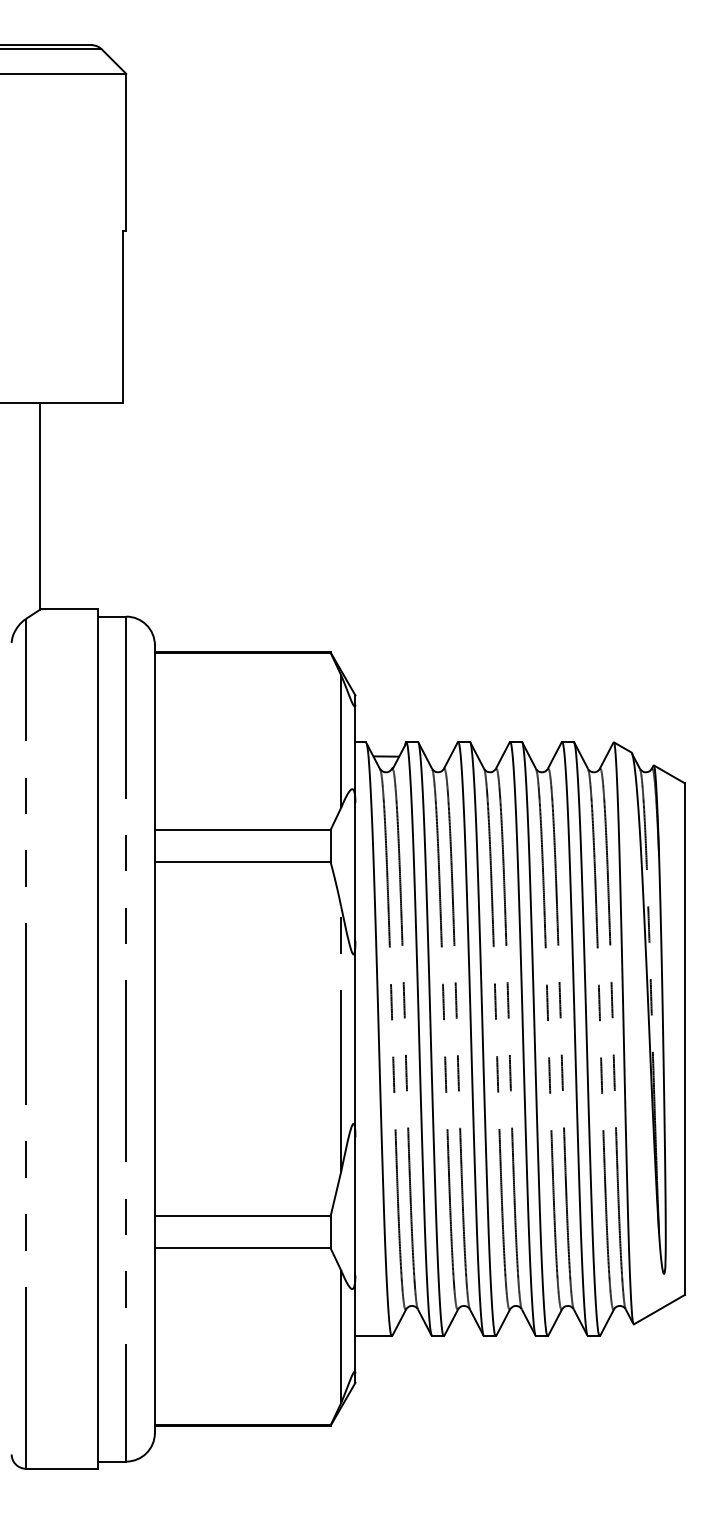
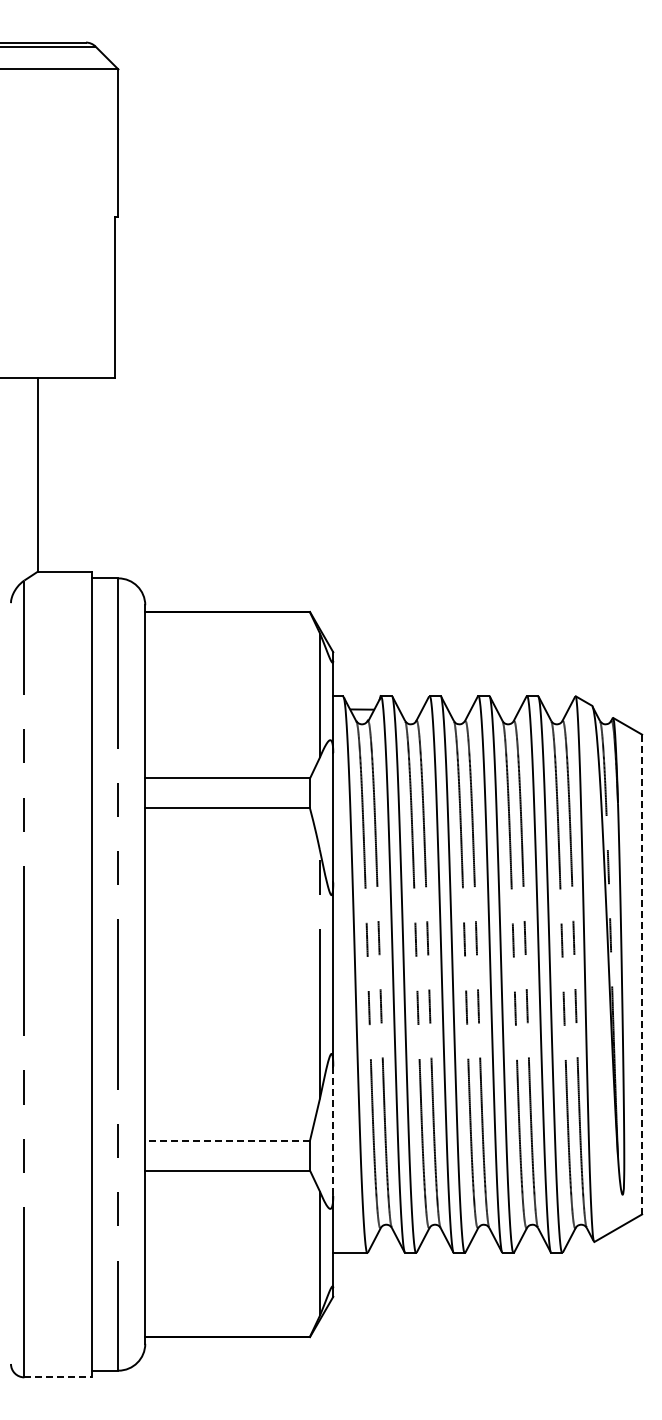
line: (685, 1039) -> (642, 974), solid -> dashed
line: (355, 1206) -> (333, 1131), solid -> dashed
line: (242, 1216) -> (227, 1140), solid -> dashed
line: (61, 1468) -> (57, 1377), solid -> dashed

